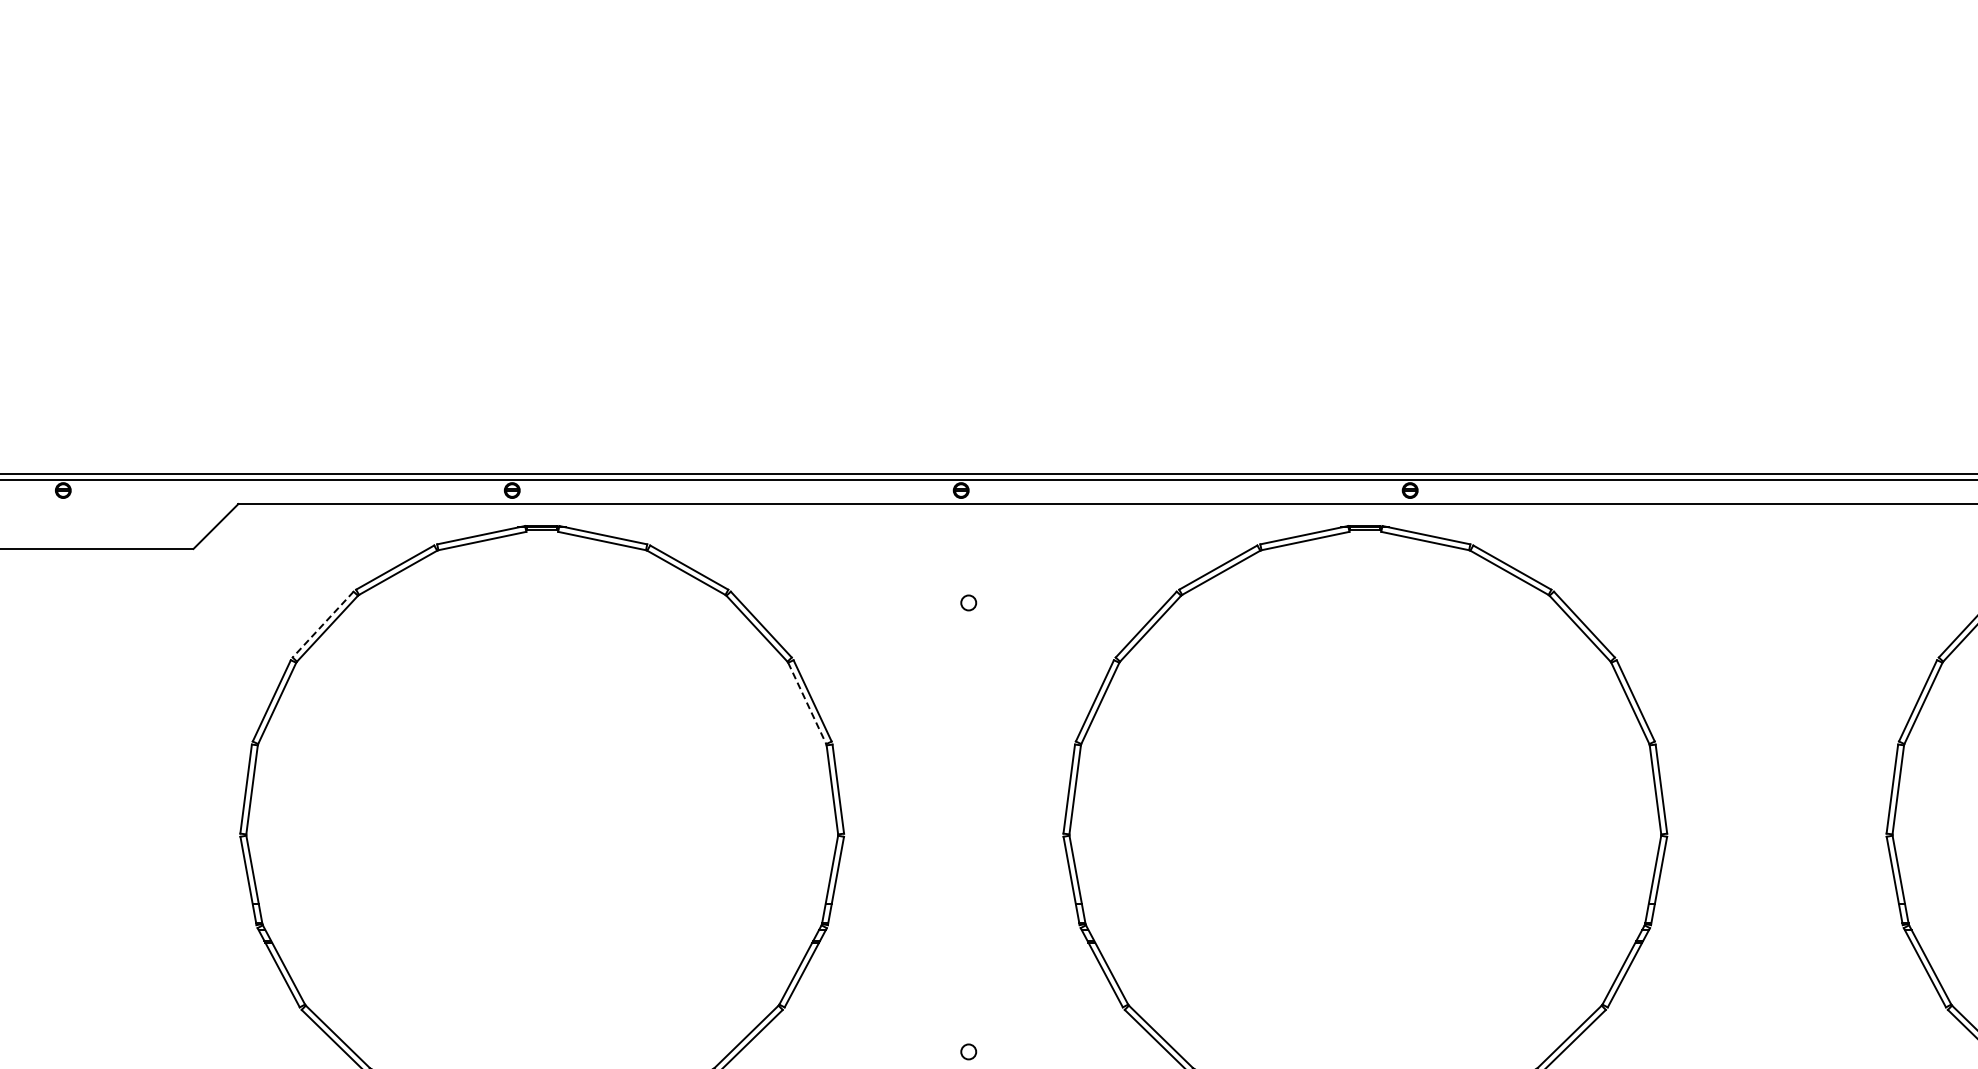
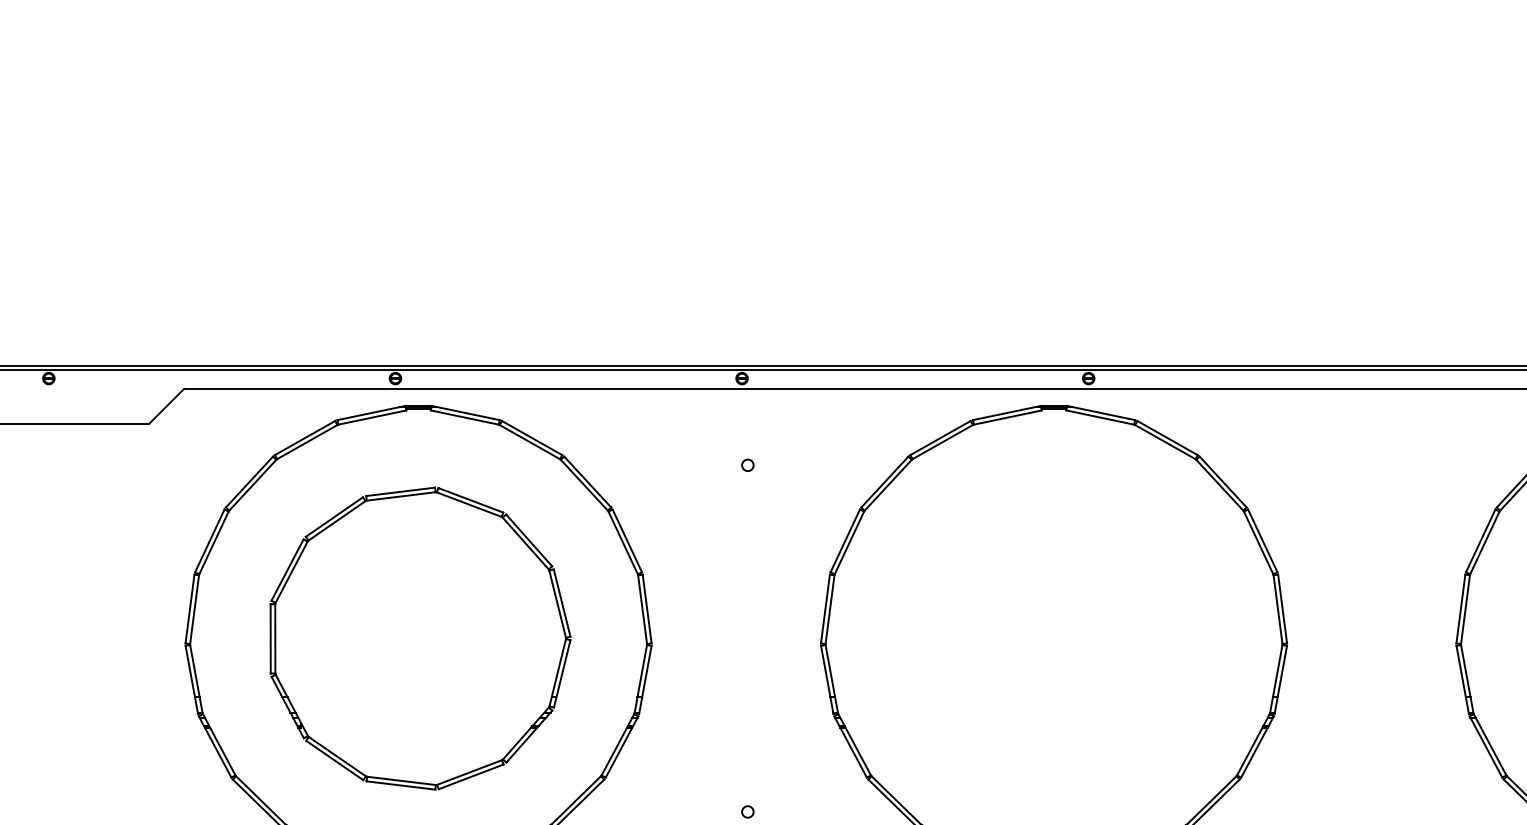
line: (323, 624) -> (249, 481), dashed -> solid
line: (807, 703) -> (623, 542), dashed -> solid
part: (544, 826) -> (420, 637), added

